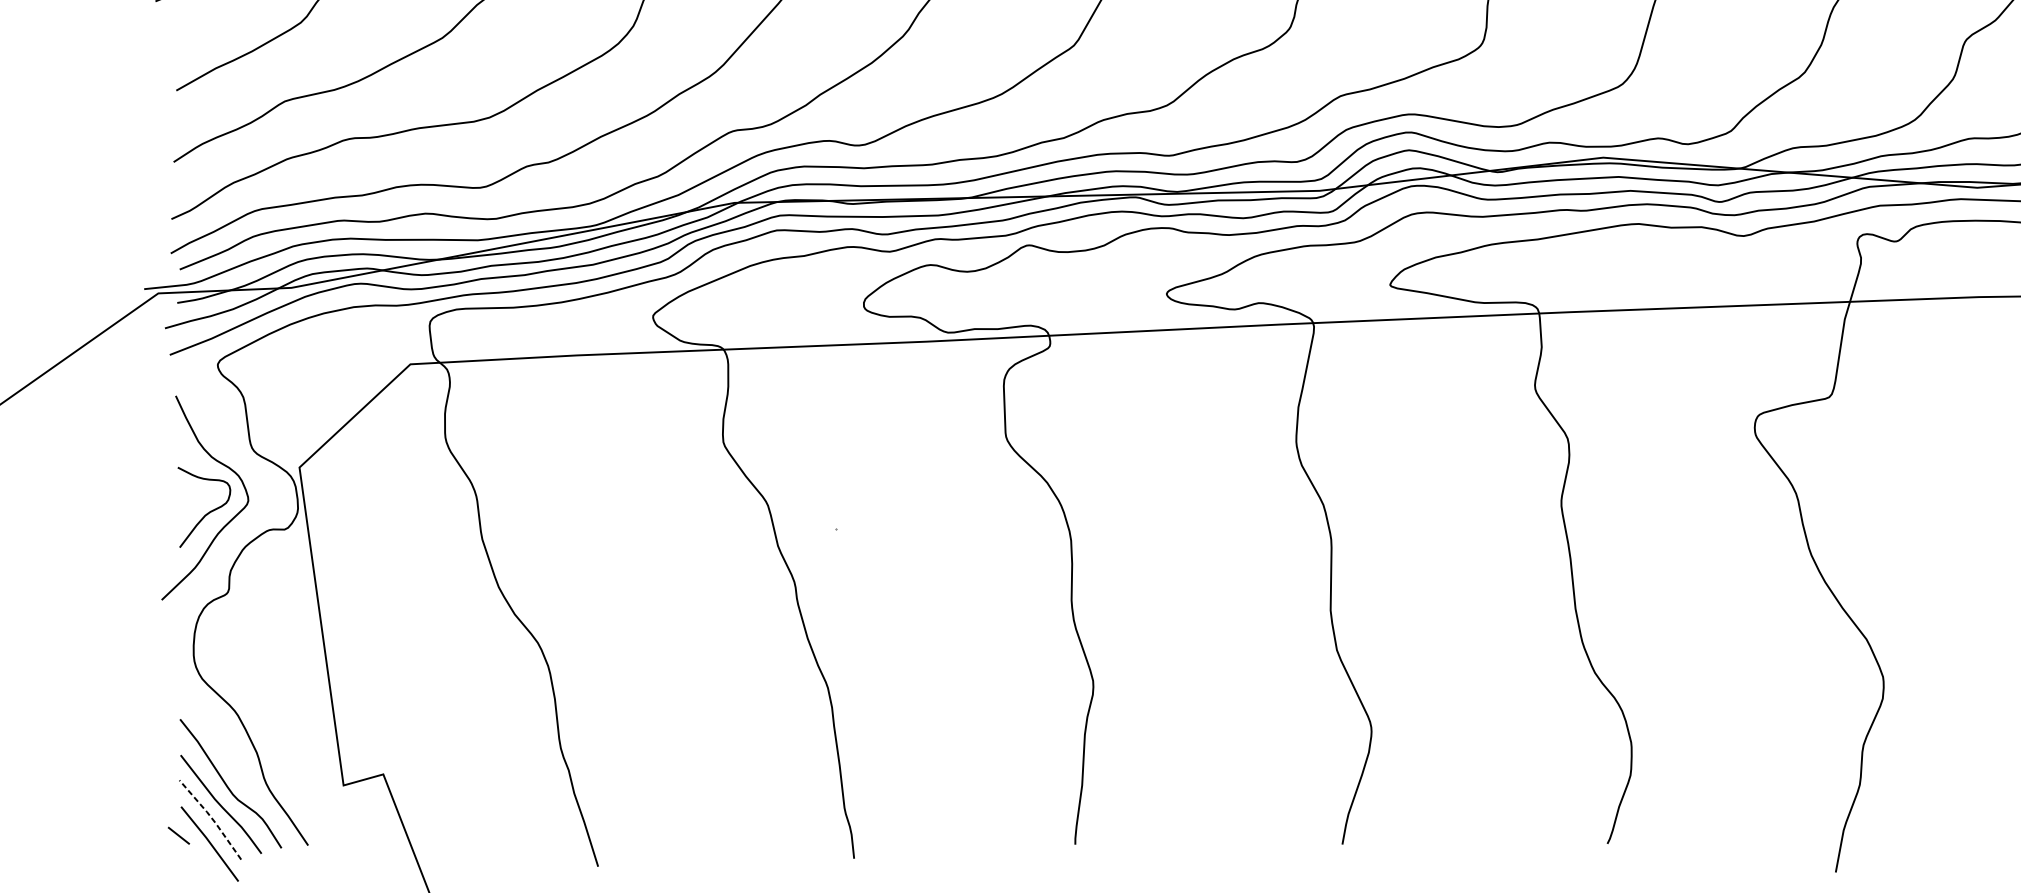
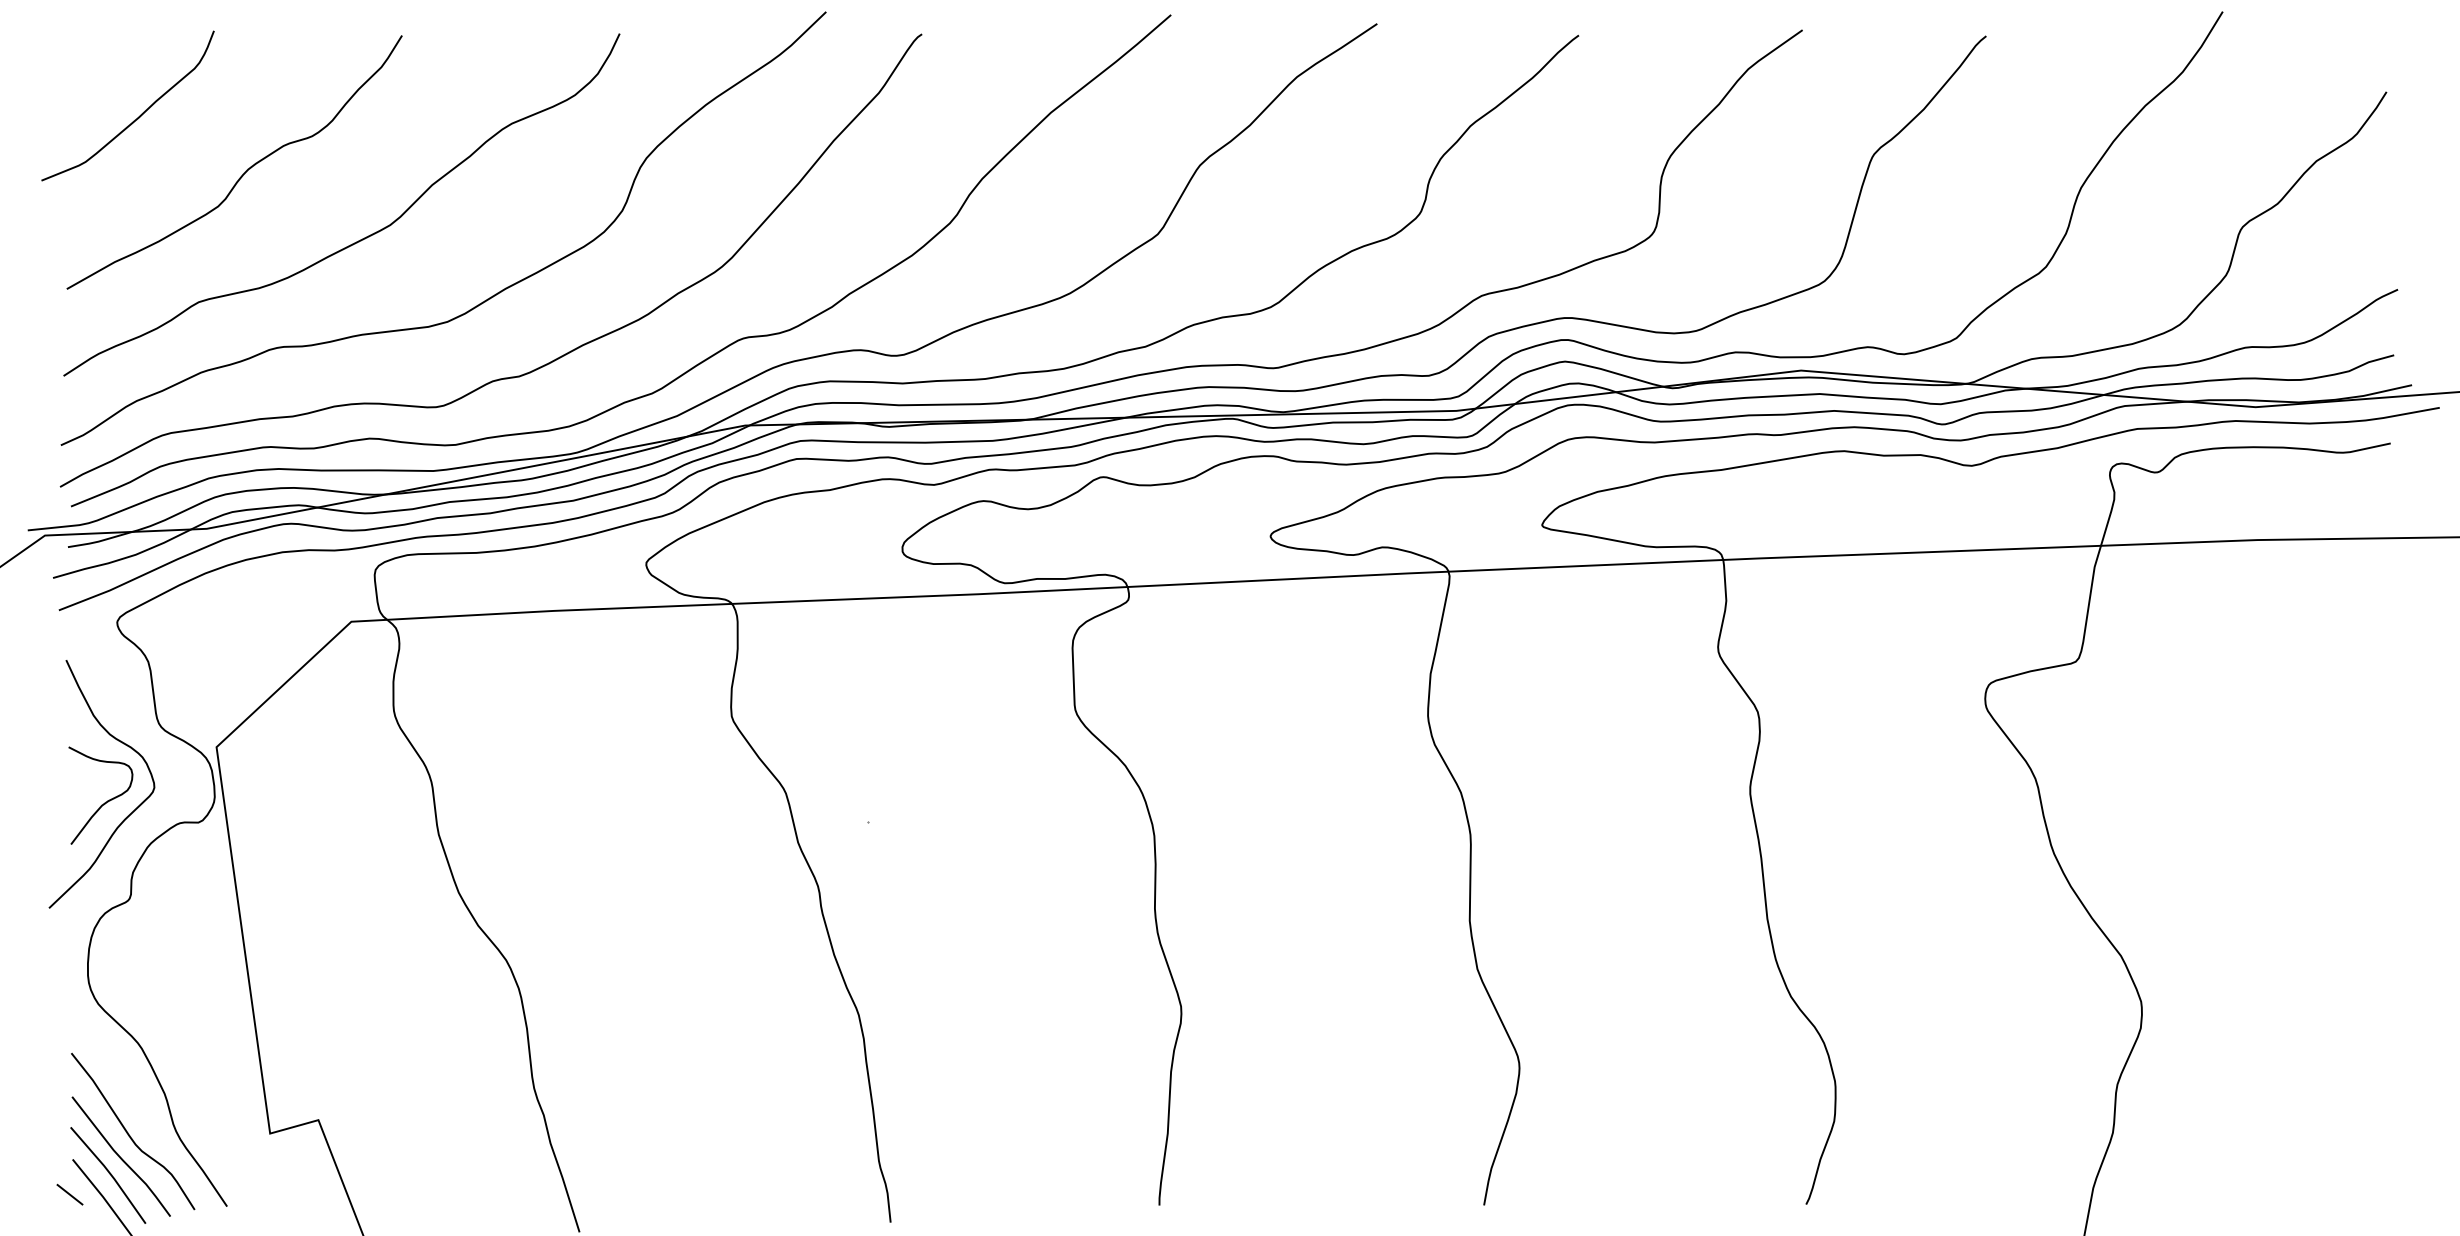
line: (212, 818) -> (110, 1173), dashed -> solid

